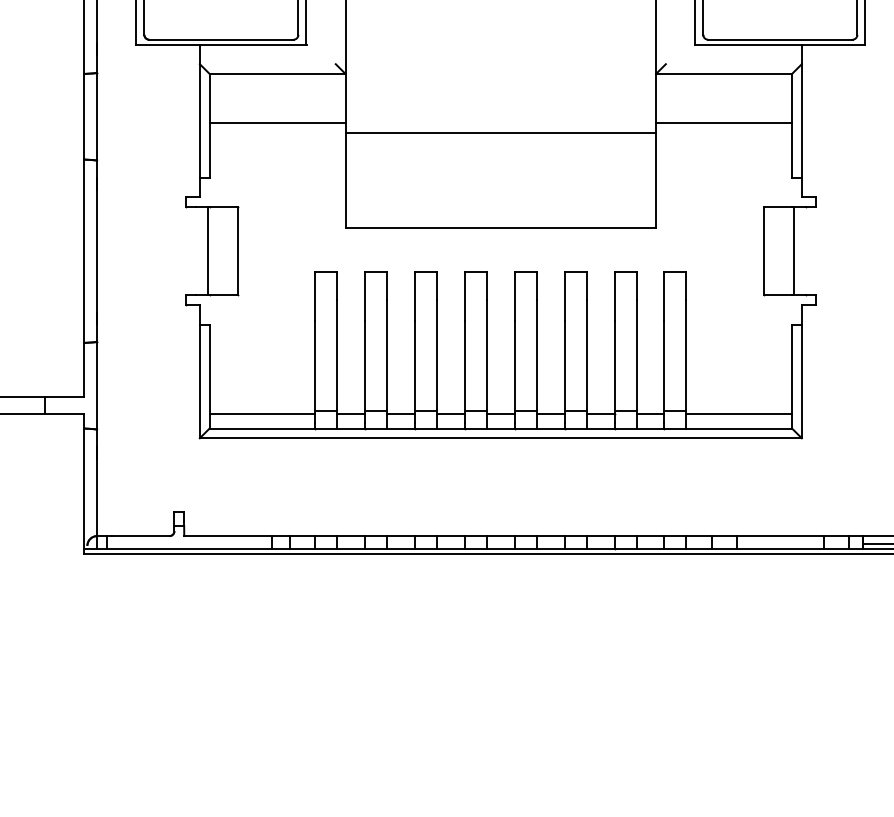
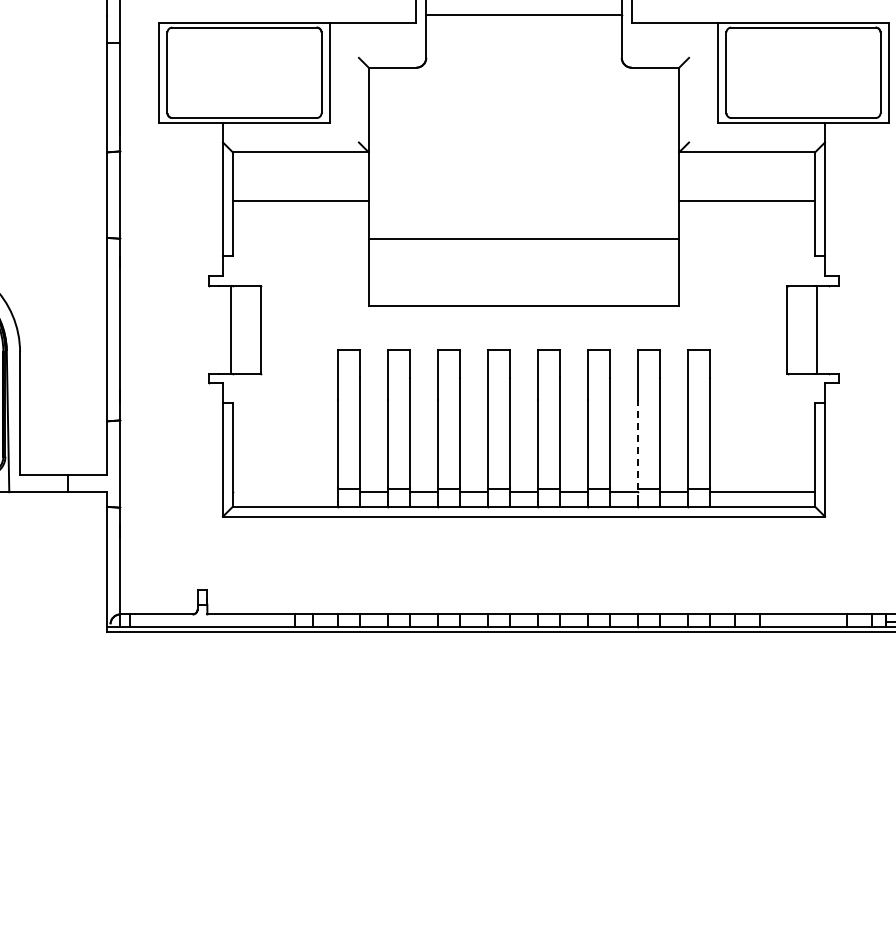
line: (500, 132) -> (523, 238), moved
line: (614, 372) -> (637, 450), solid -> dashed
line: (262, 414) -> (285, 492), removed

